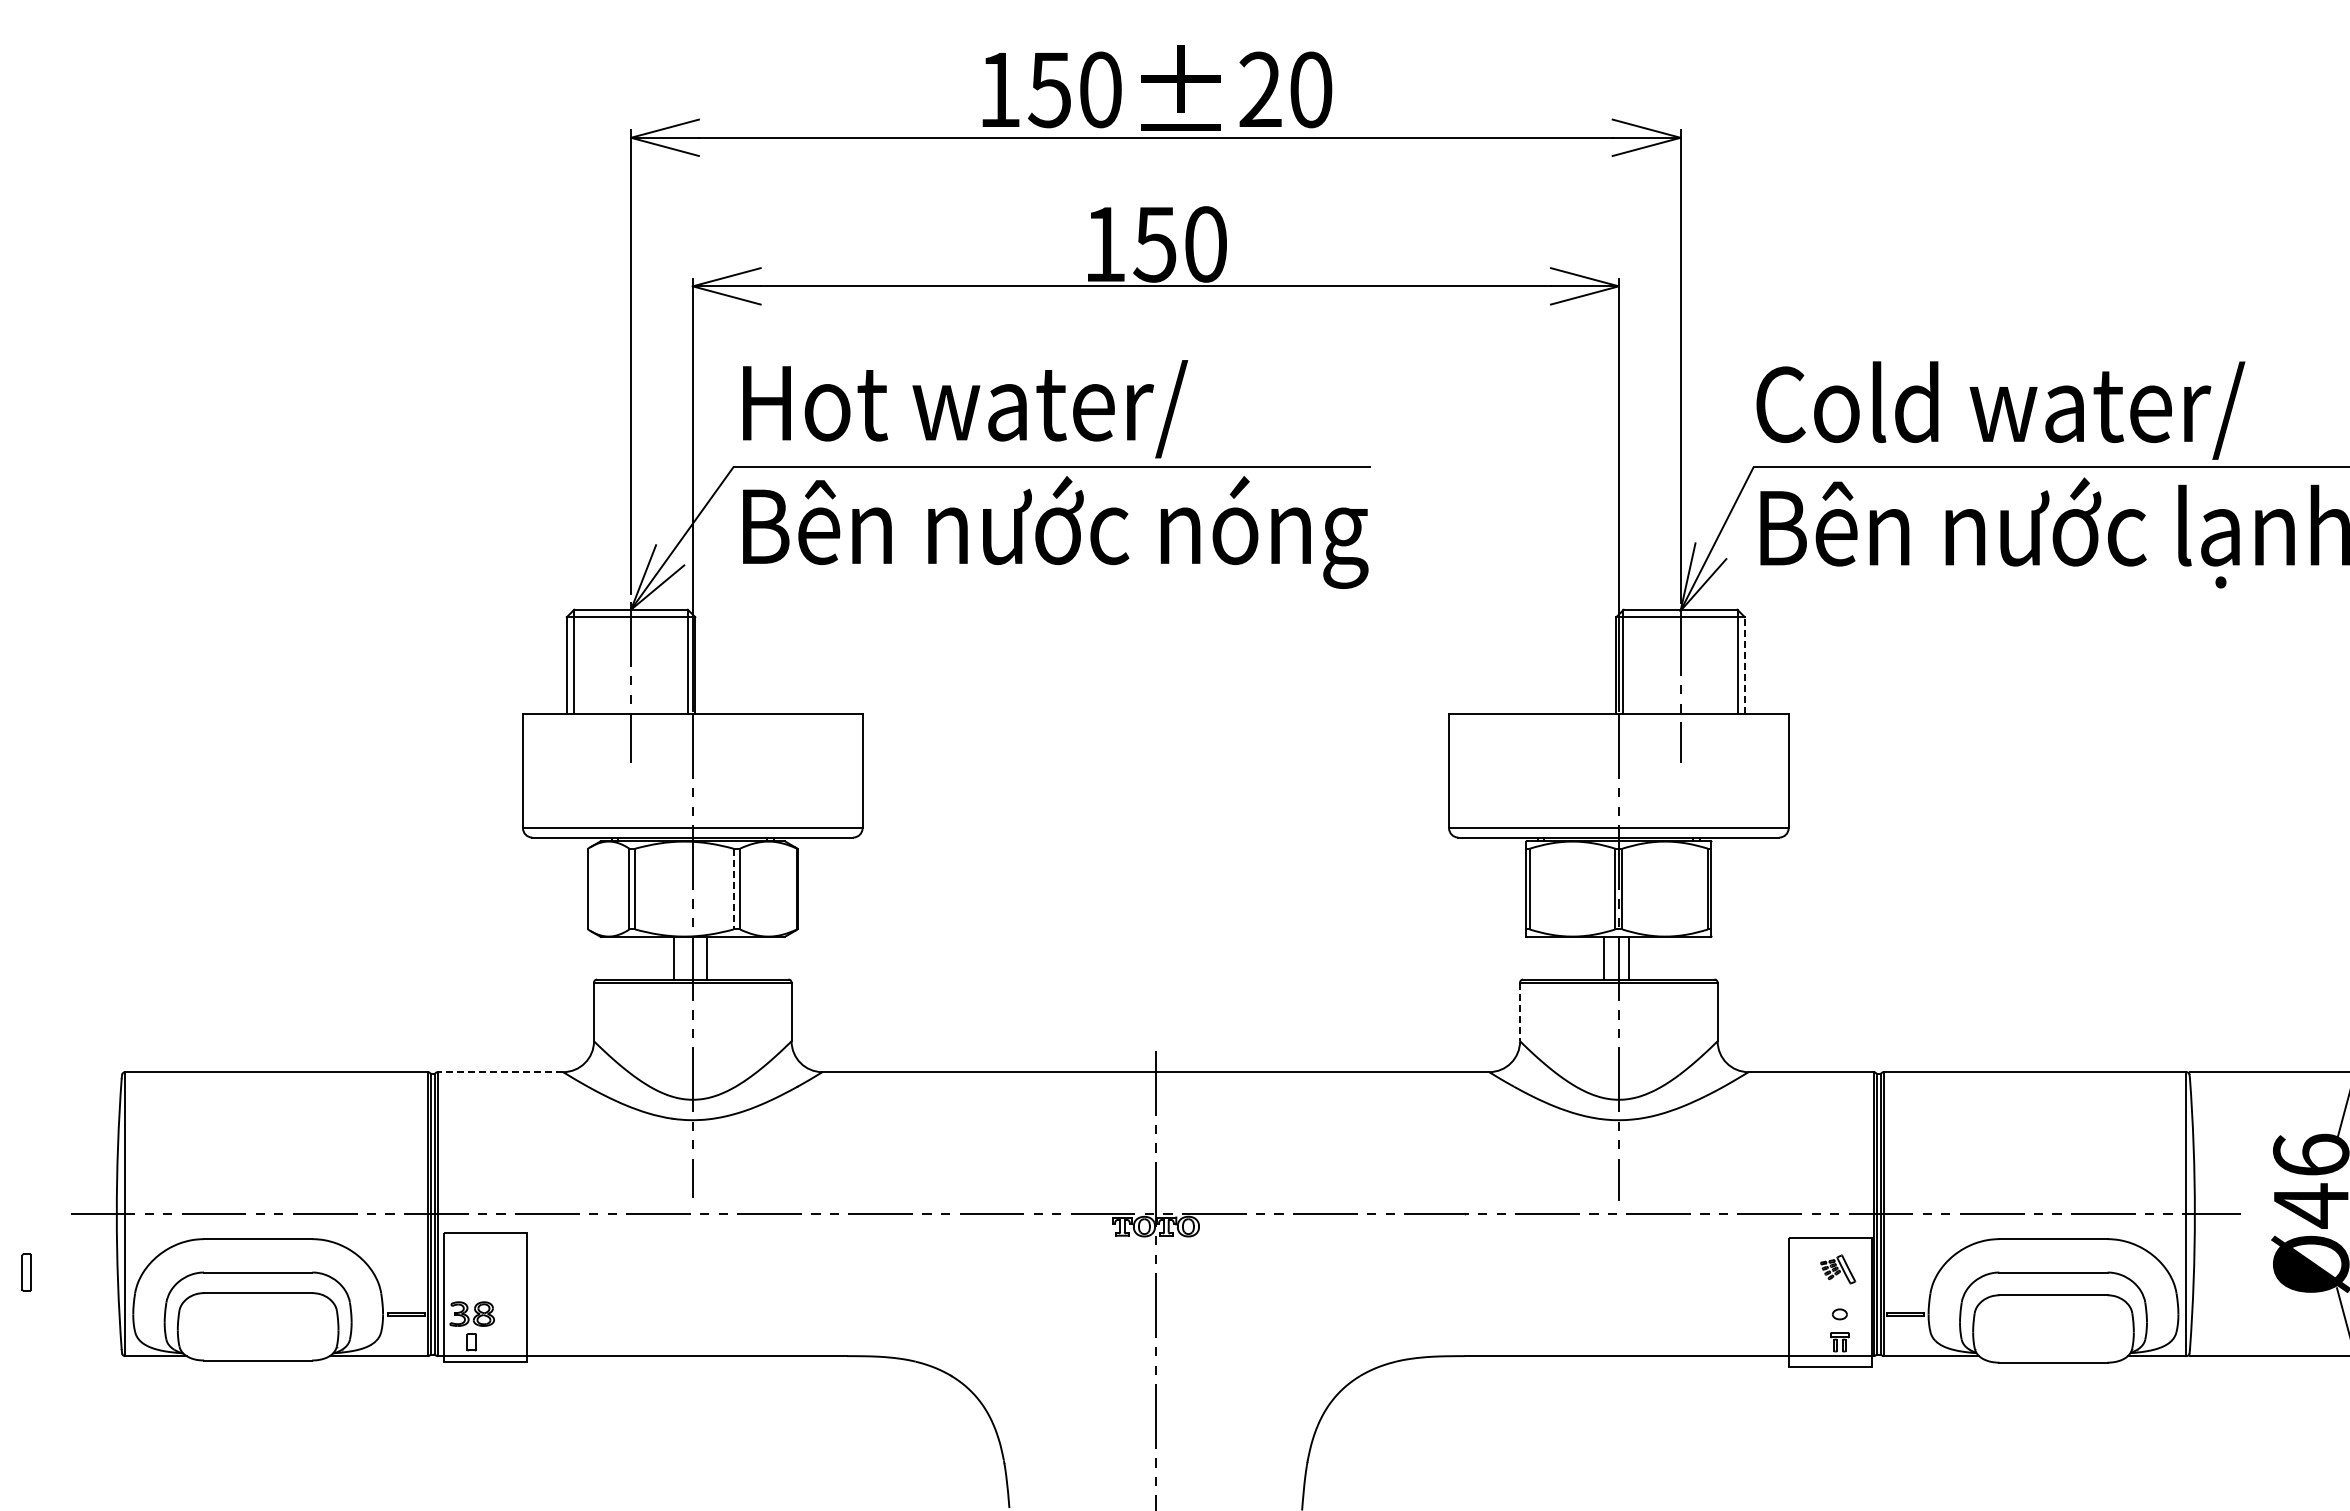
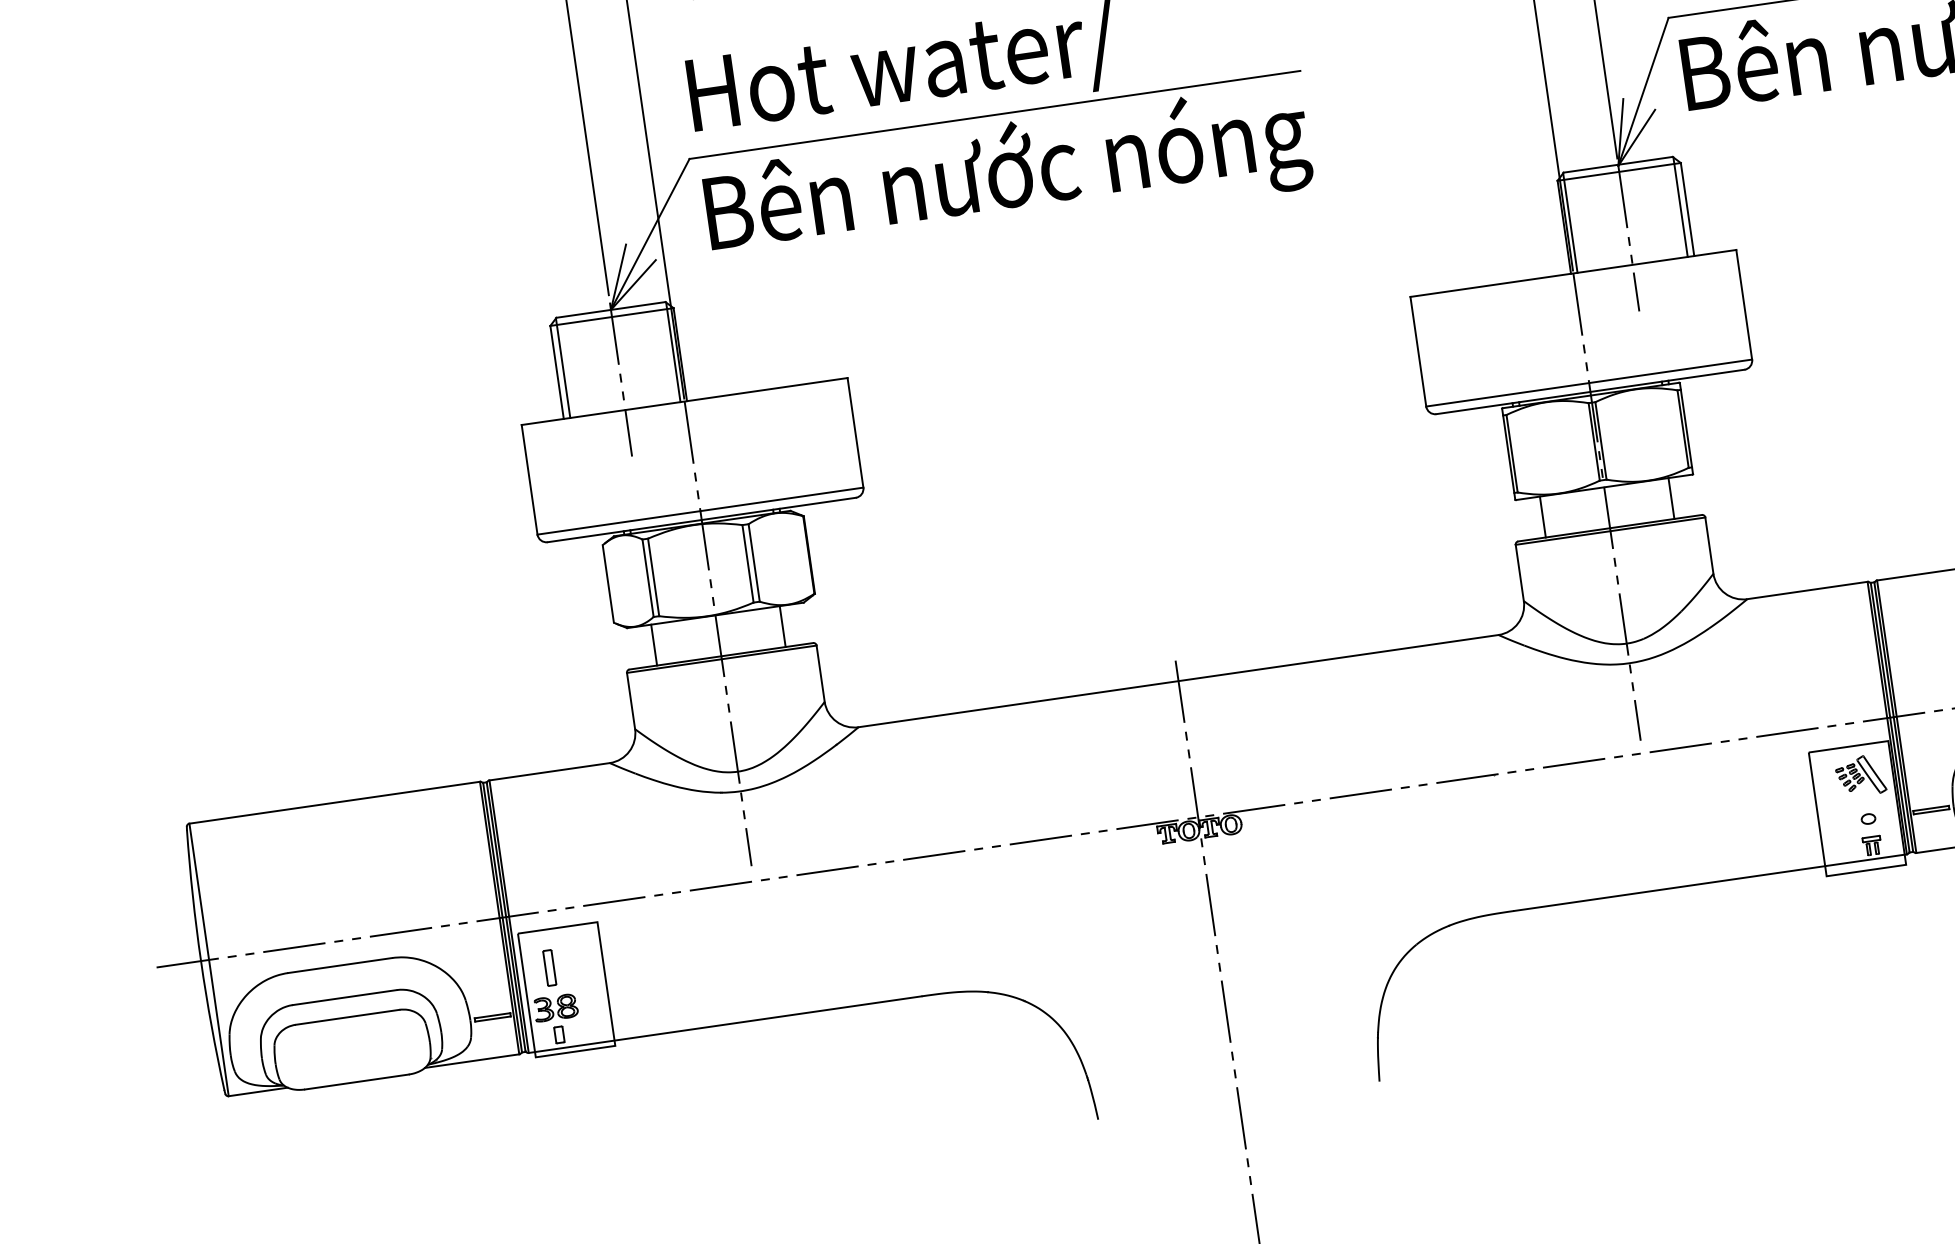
line: (1744, 665) -> (1687, 209), dashed -> solid
line: (733, 889) -> (747, 564), dashed -> solid
line: (673, 957) -> (653, 644), moved
line: (706, 957) -> (782, 625), moved
line: (1603, 957) -> (1542, 516), moved
line: (1628, 957) -> (1670, 497), moved
line: (1520, 1012) -> (1520, 573), dashed -> solid
line: (500, 1072) -> (549, 772), dashed -> solid
part: (1837, 1269) -> (1860, 776), size x1.43
part: (26, 1272) -> (549, 968), moved

